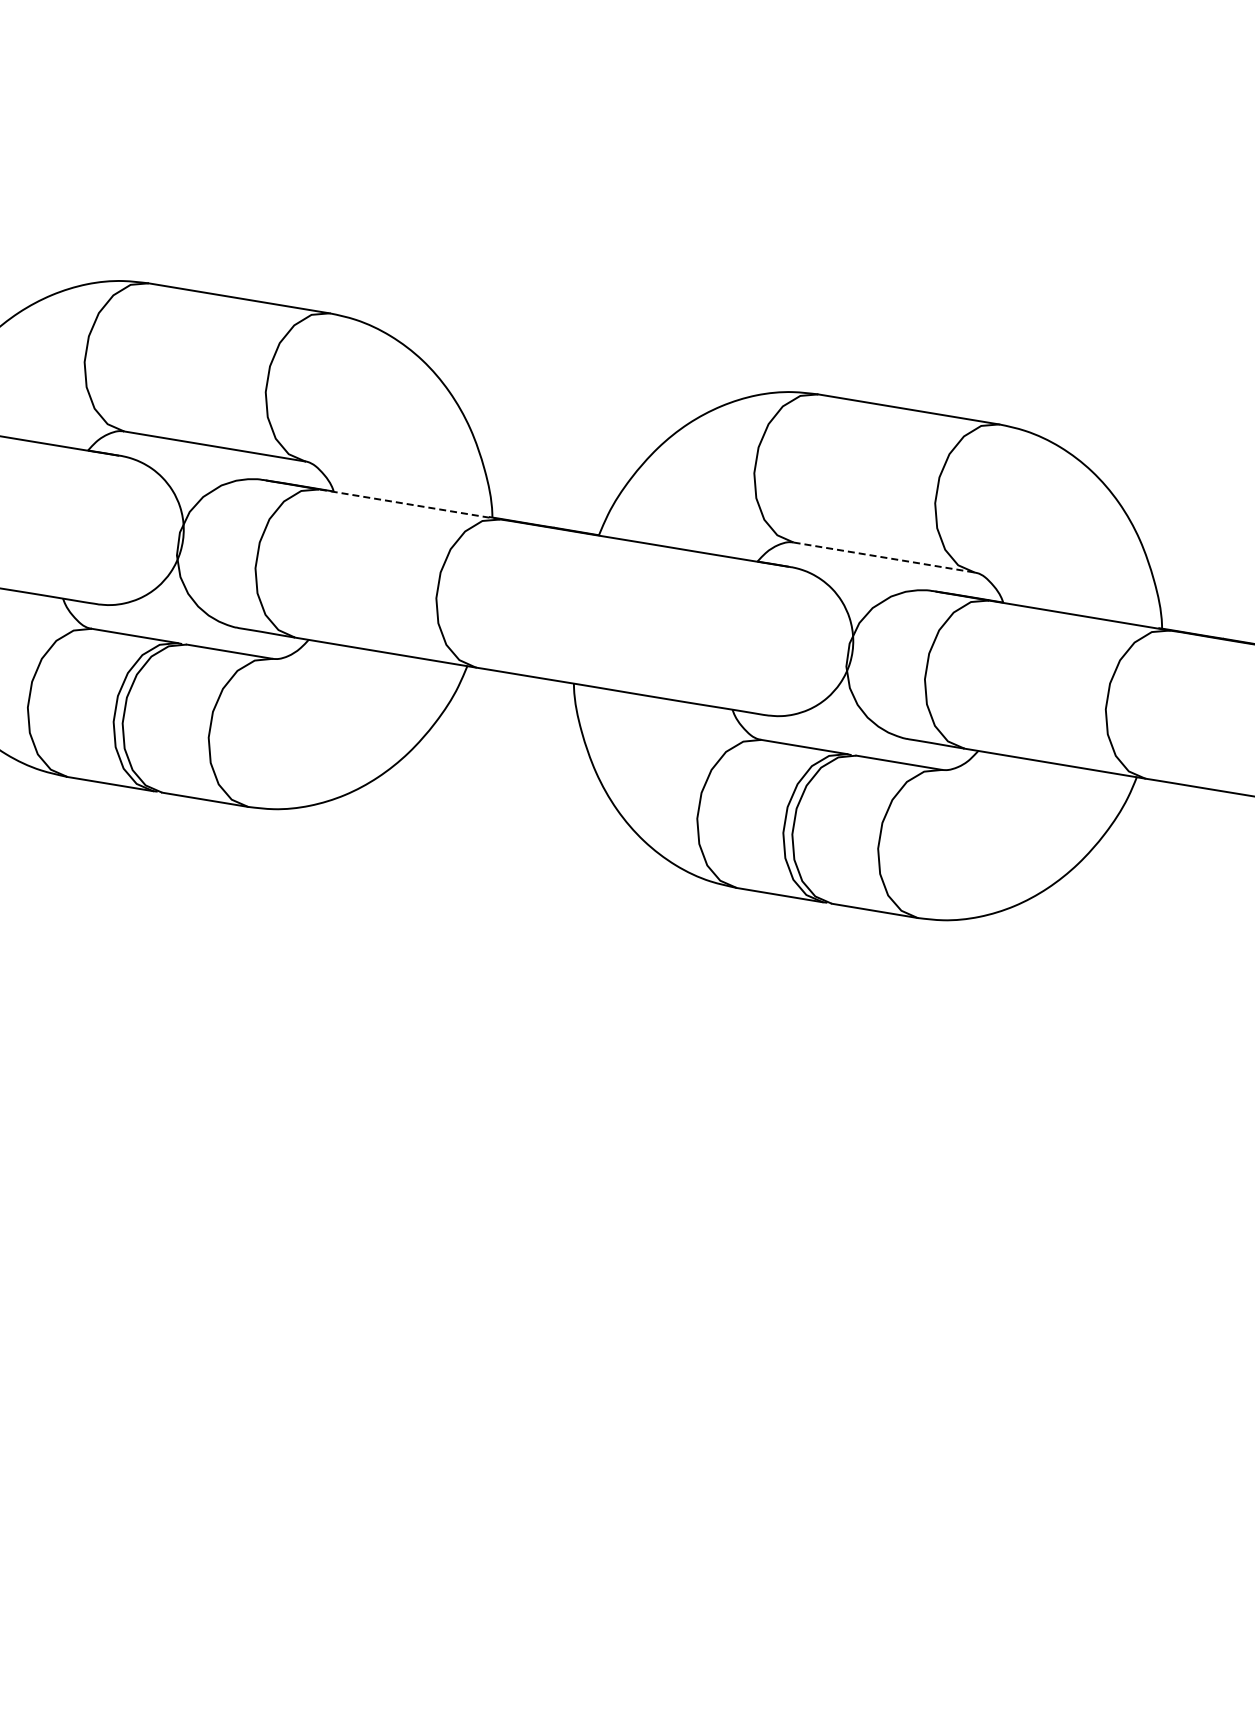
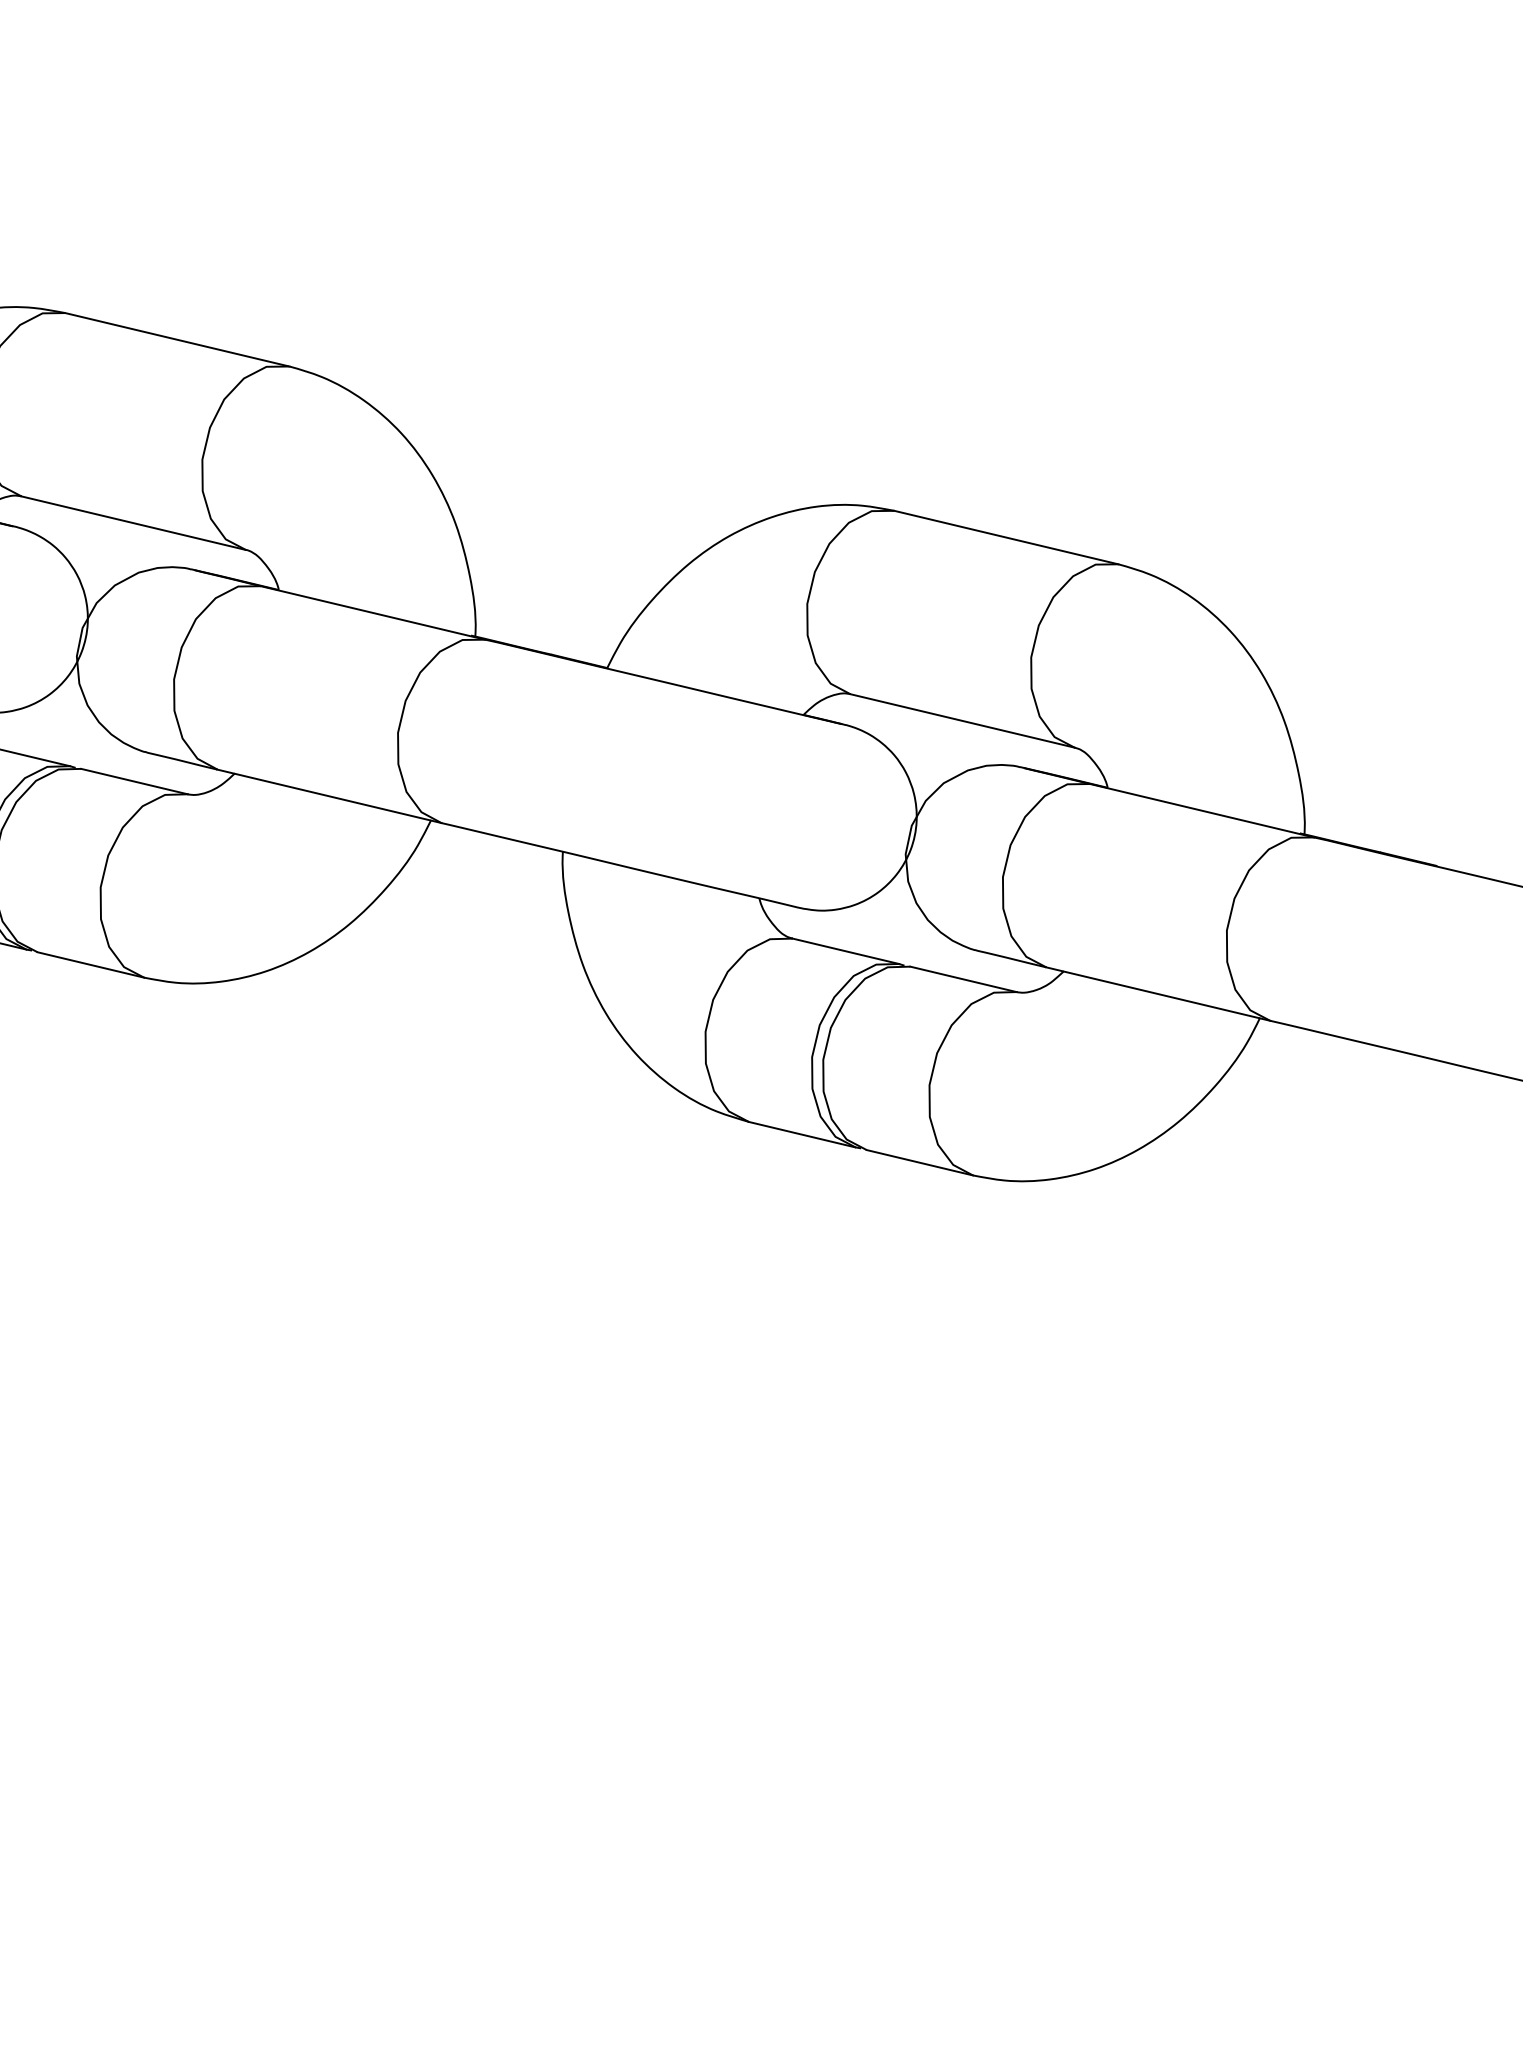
line: (409, 504) -> (372, 612), dashed -> solid
line: (884, 557) -> (962, 720), dashed -> solid

